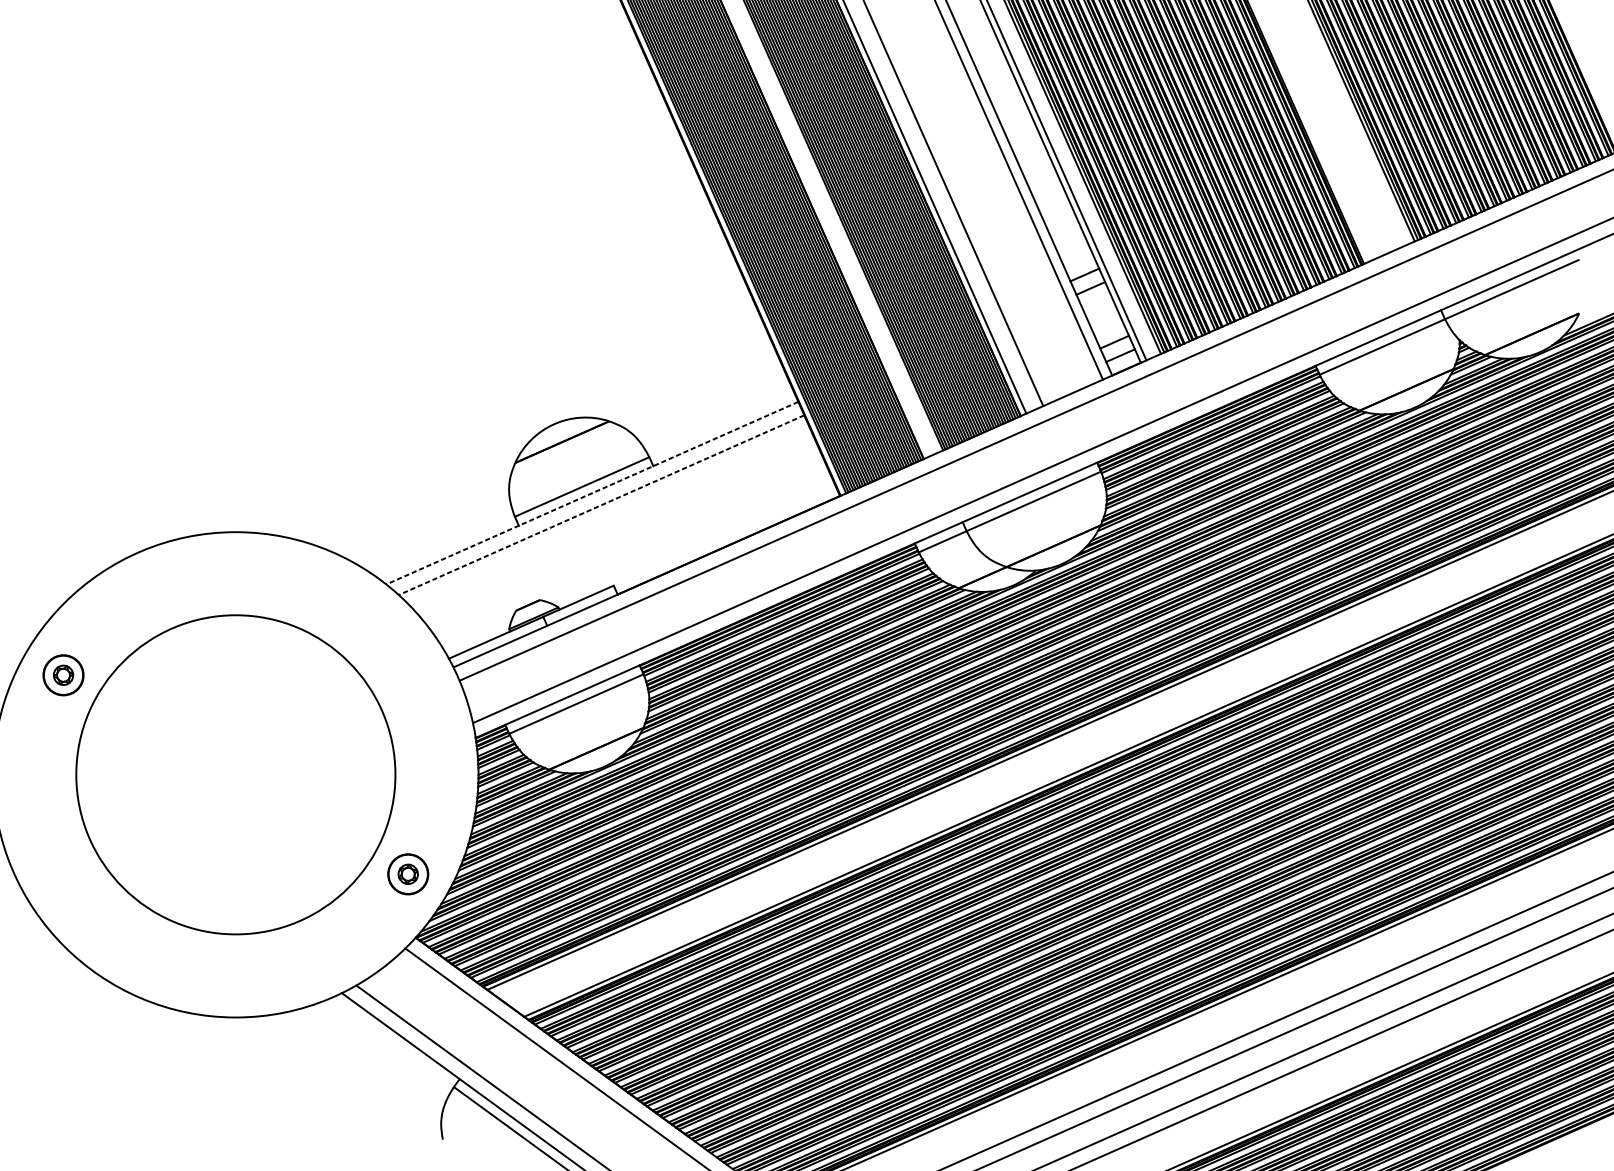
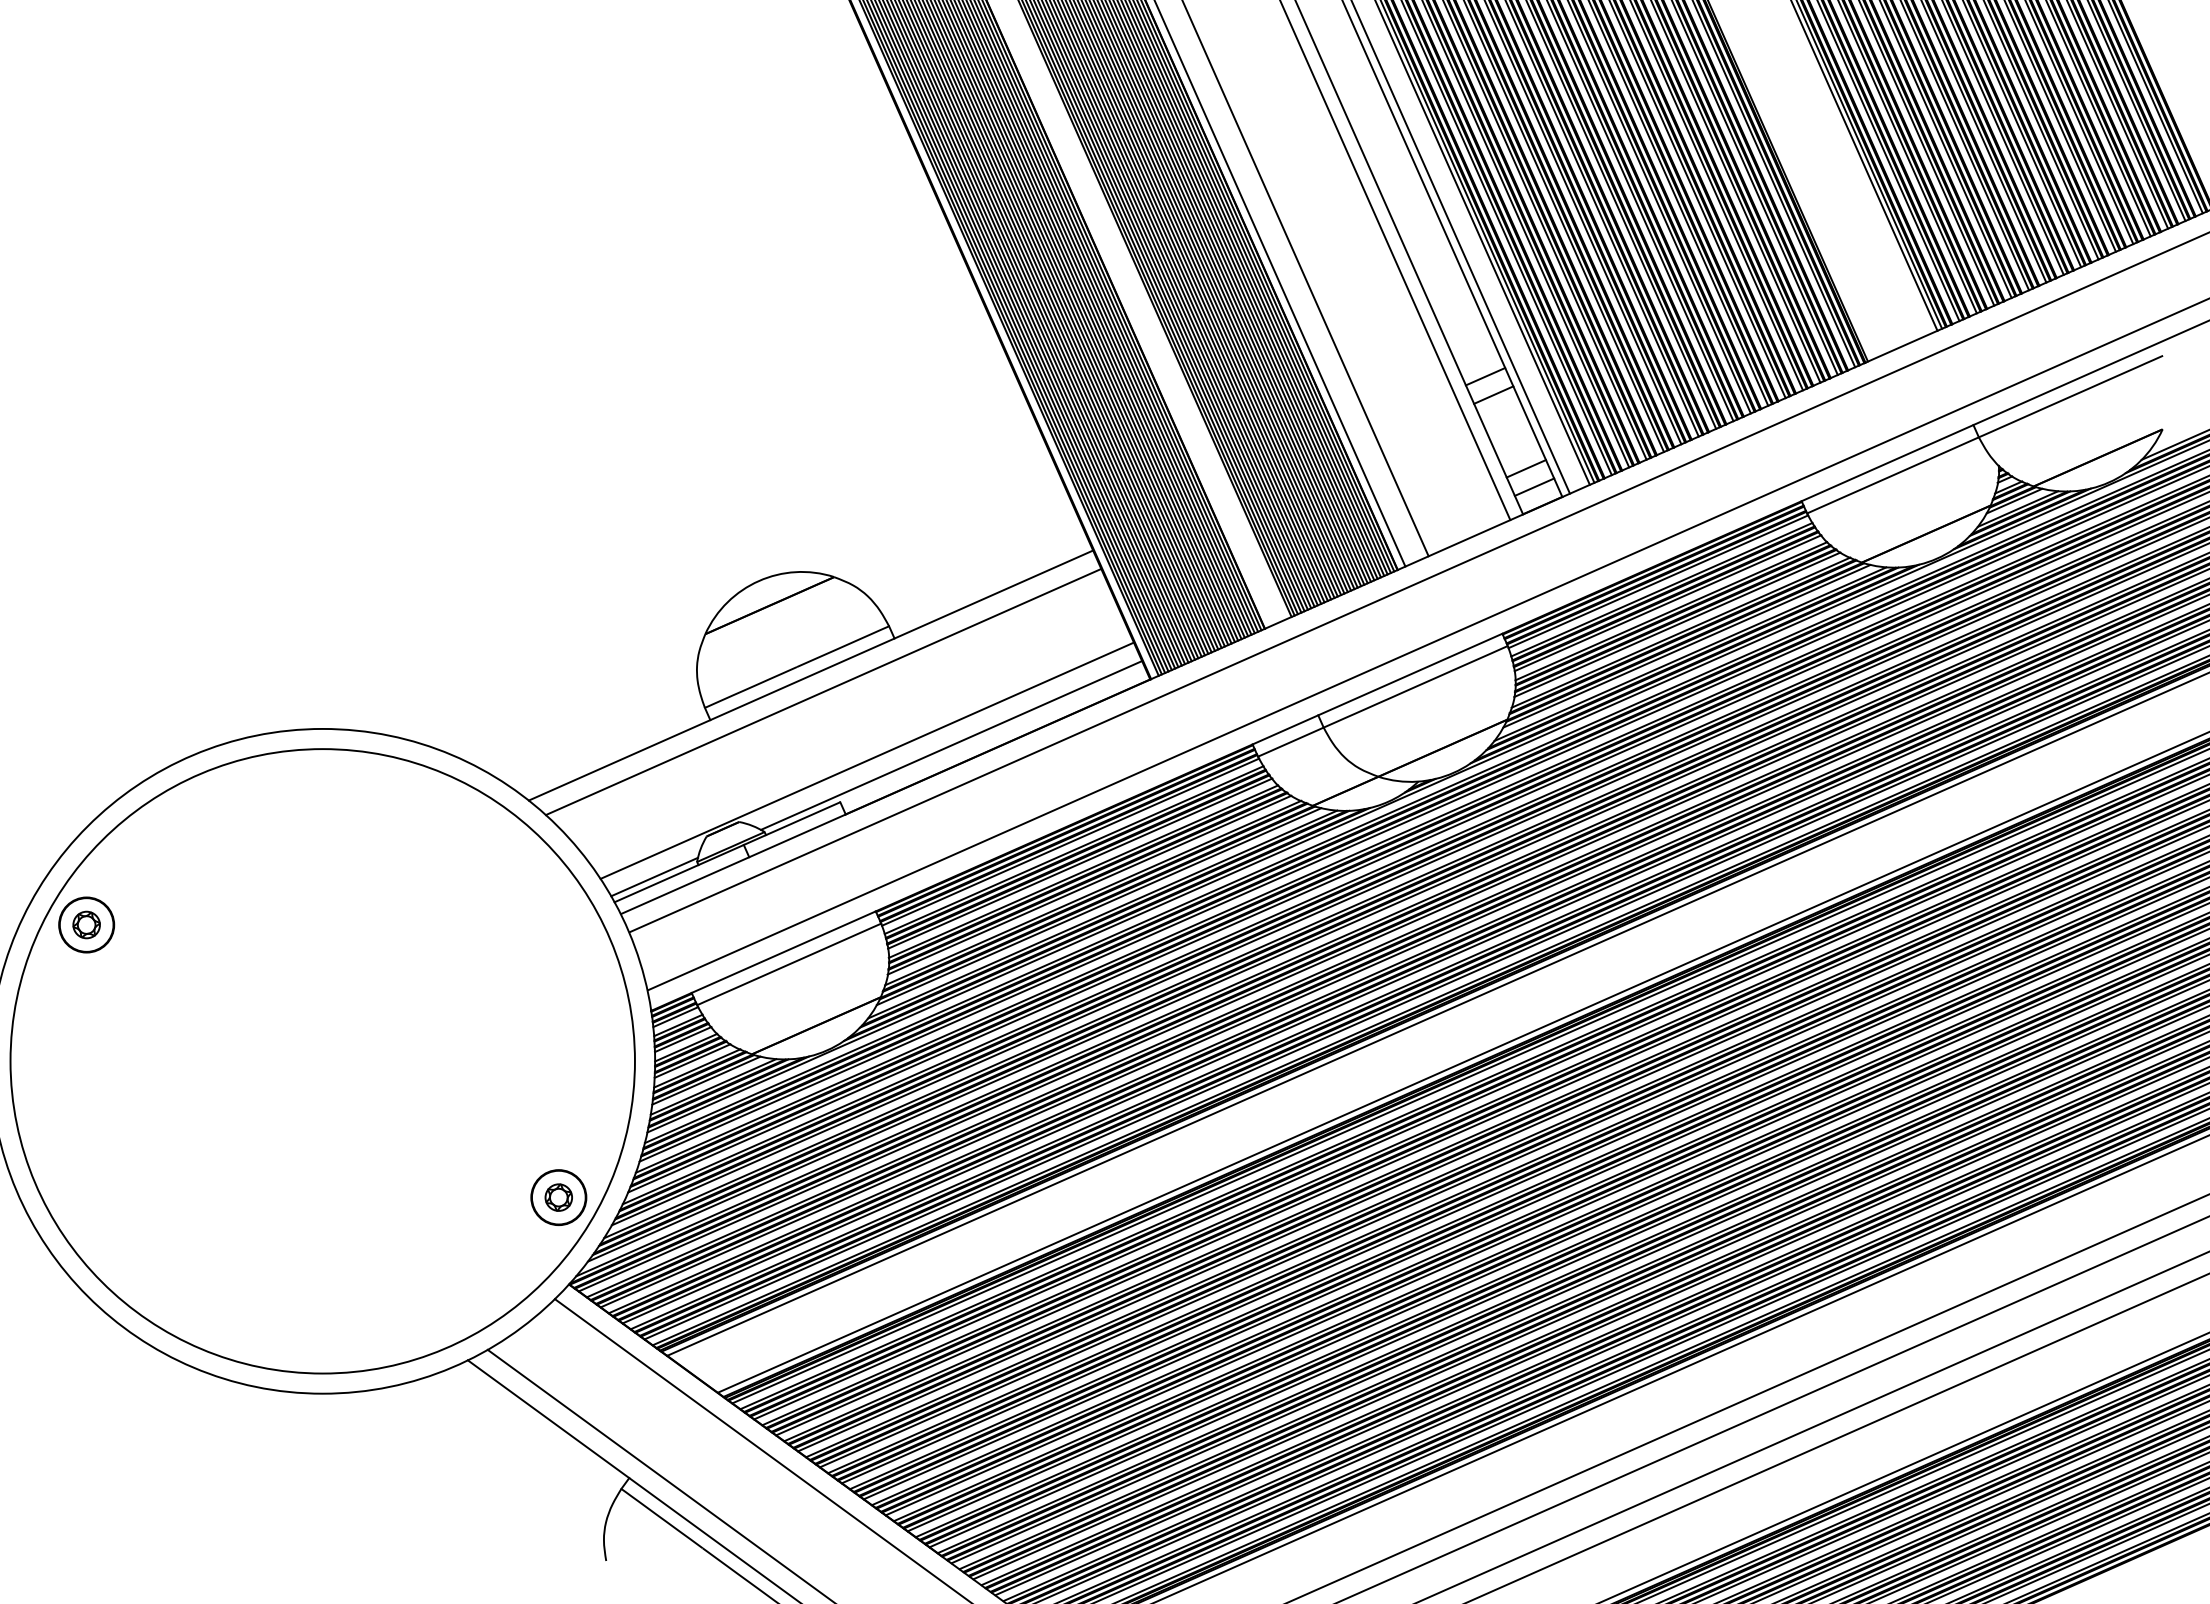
line: (592, 493) -> (811, 675), dashed -> solid
line: (601, 505) -> (823, 692), dashed -> solid
line: (694, 544) -> (951, 745), added
line: (632, 555) -> (866, 760), added
line: (478, 639) -> (654, 876), added
circle: (235, 774) -> (322, 1061), size x1.43

